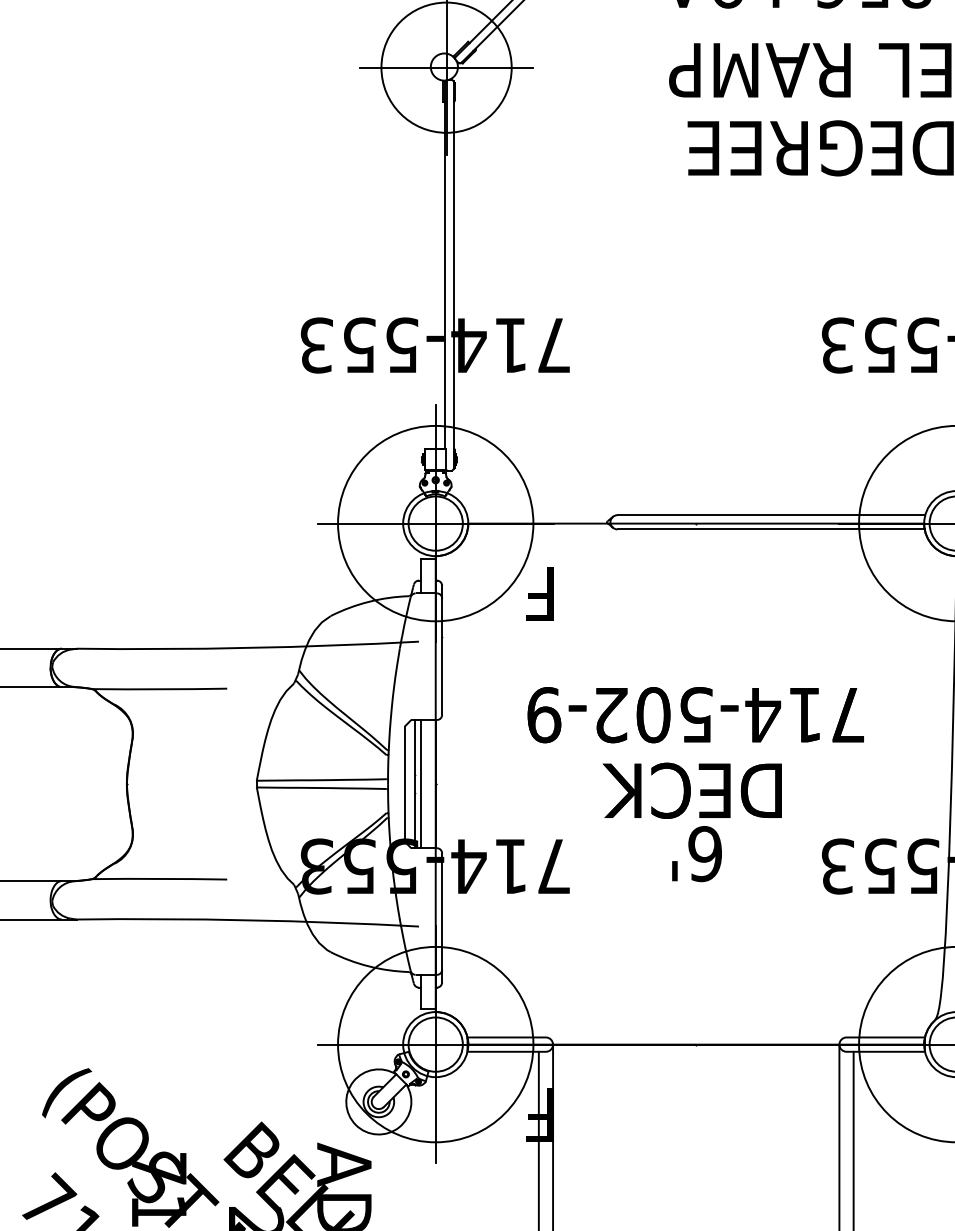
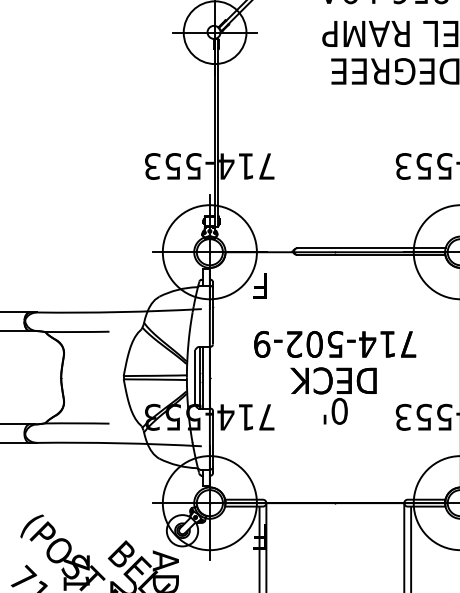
text: (704, 854) -> (339, 411), 6' -> 0'

